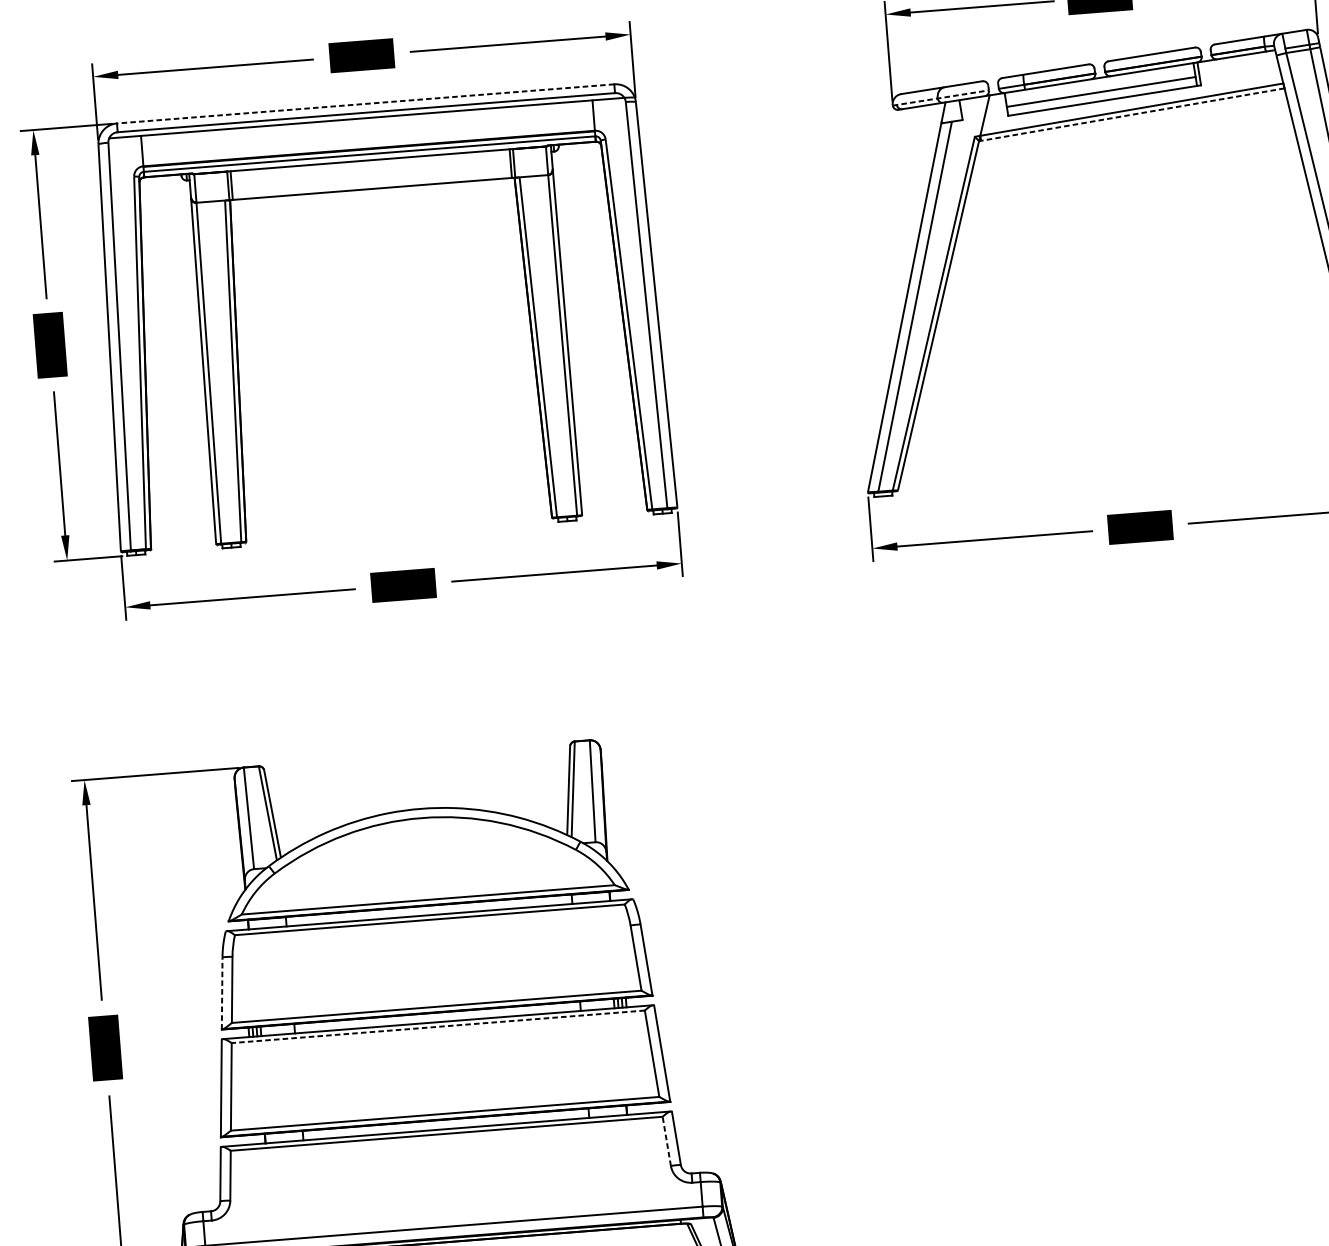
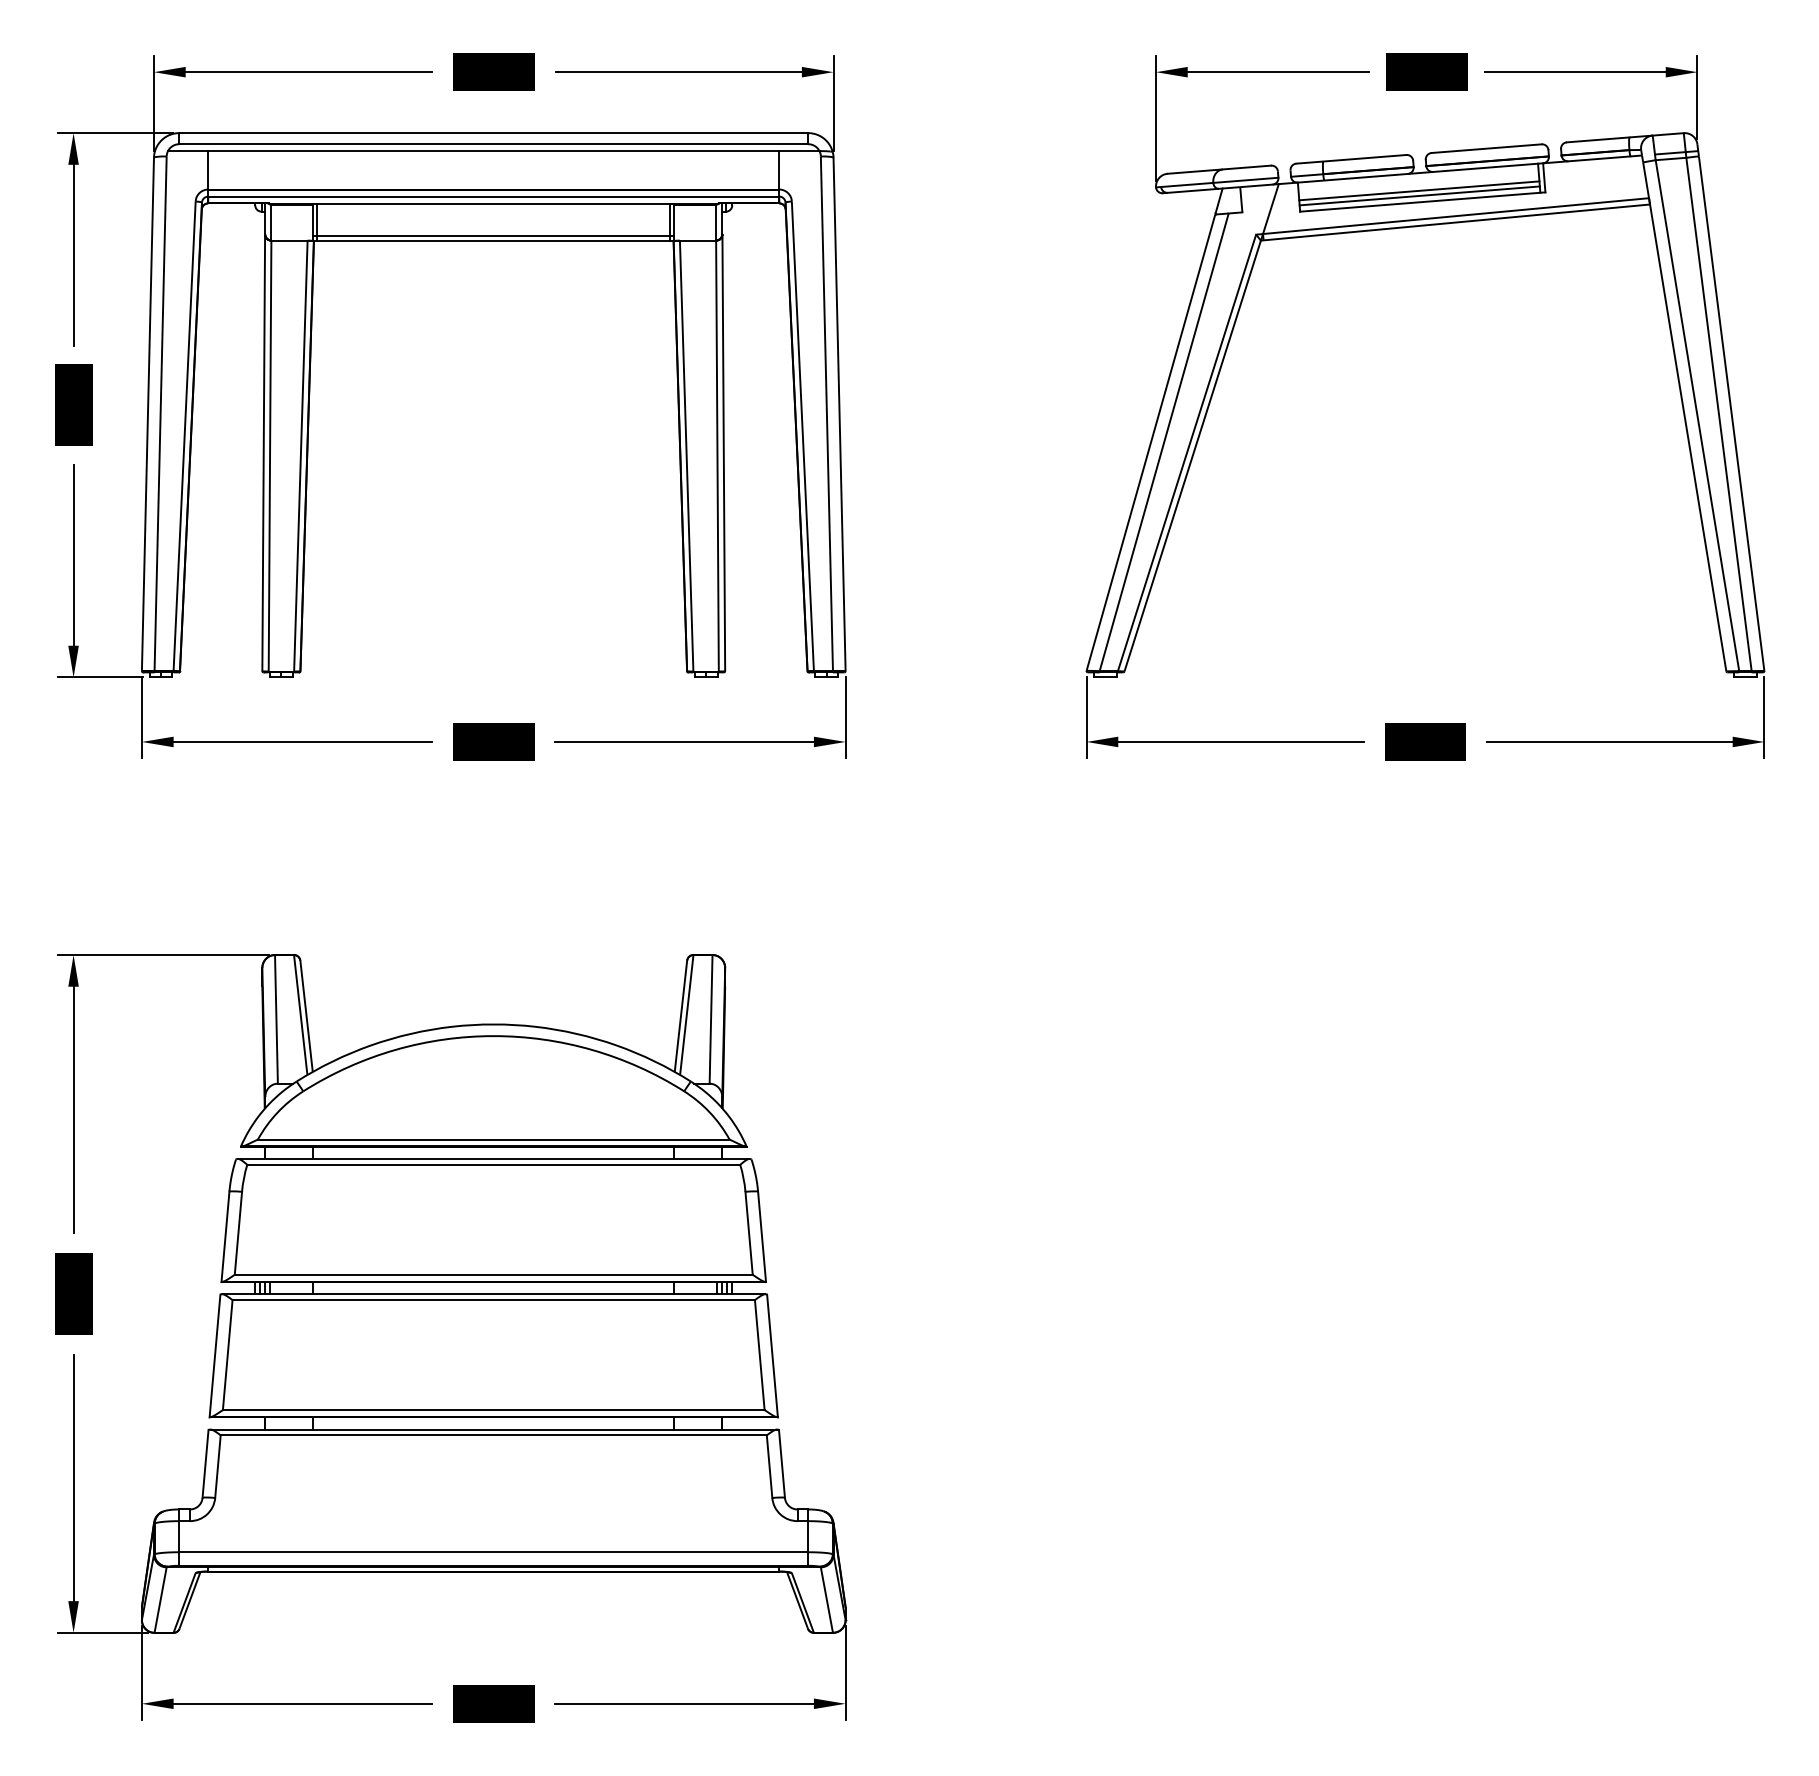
line: (1101, 95) -> (1419, 195), added
line: (941, 97) -> (1217, 182), dashed -> solid
line: (365, 104) -> (493, 133), dashed -> solid
line: (1131, 114) -> (1454, 222), dashed -> solid
line: (371, 185) -> (493, 236), added
line: (222, 993) -> (225, 1236), dashed -> solid
line: (438, 1027) -> (493, 1300), dashed -> solid
line: (666, 1141) -> (769, 1466), dashed -> solid

